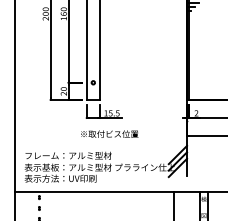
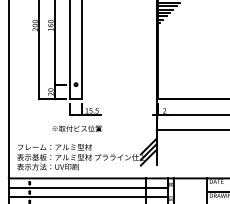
text: (108, 133) -> (76, 128), moved
line: (106, 202) -> (87, 187), added
line: (106, 214) -> (87, 197), added

